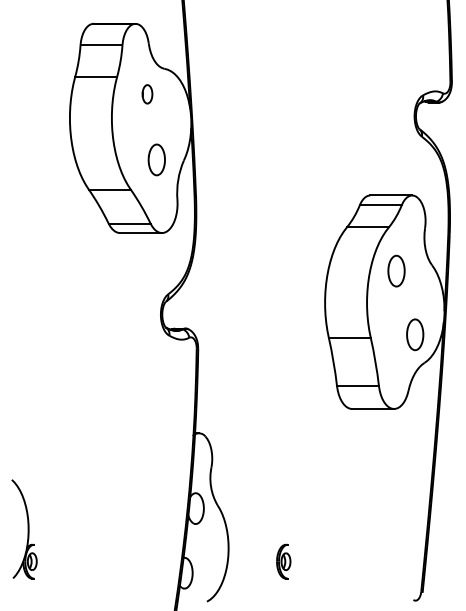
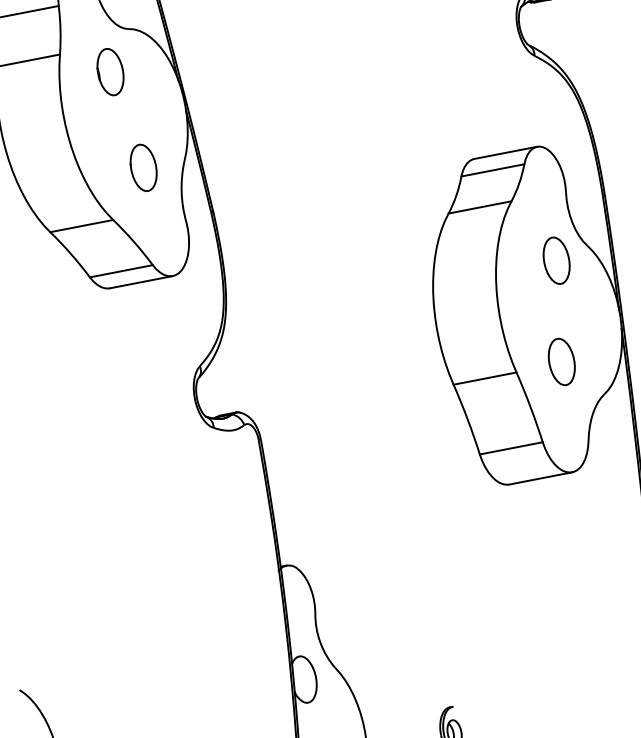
part: (147, 94) -> (110, 72), size x1.67
part: (396, 270) -> (556, 259), moved
part: (415, 334) -> (562, 361), moved

